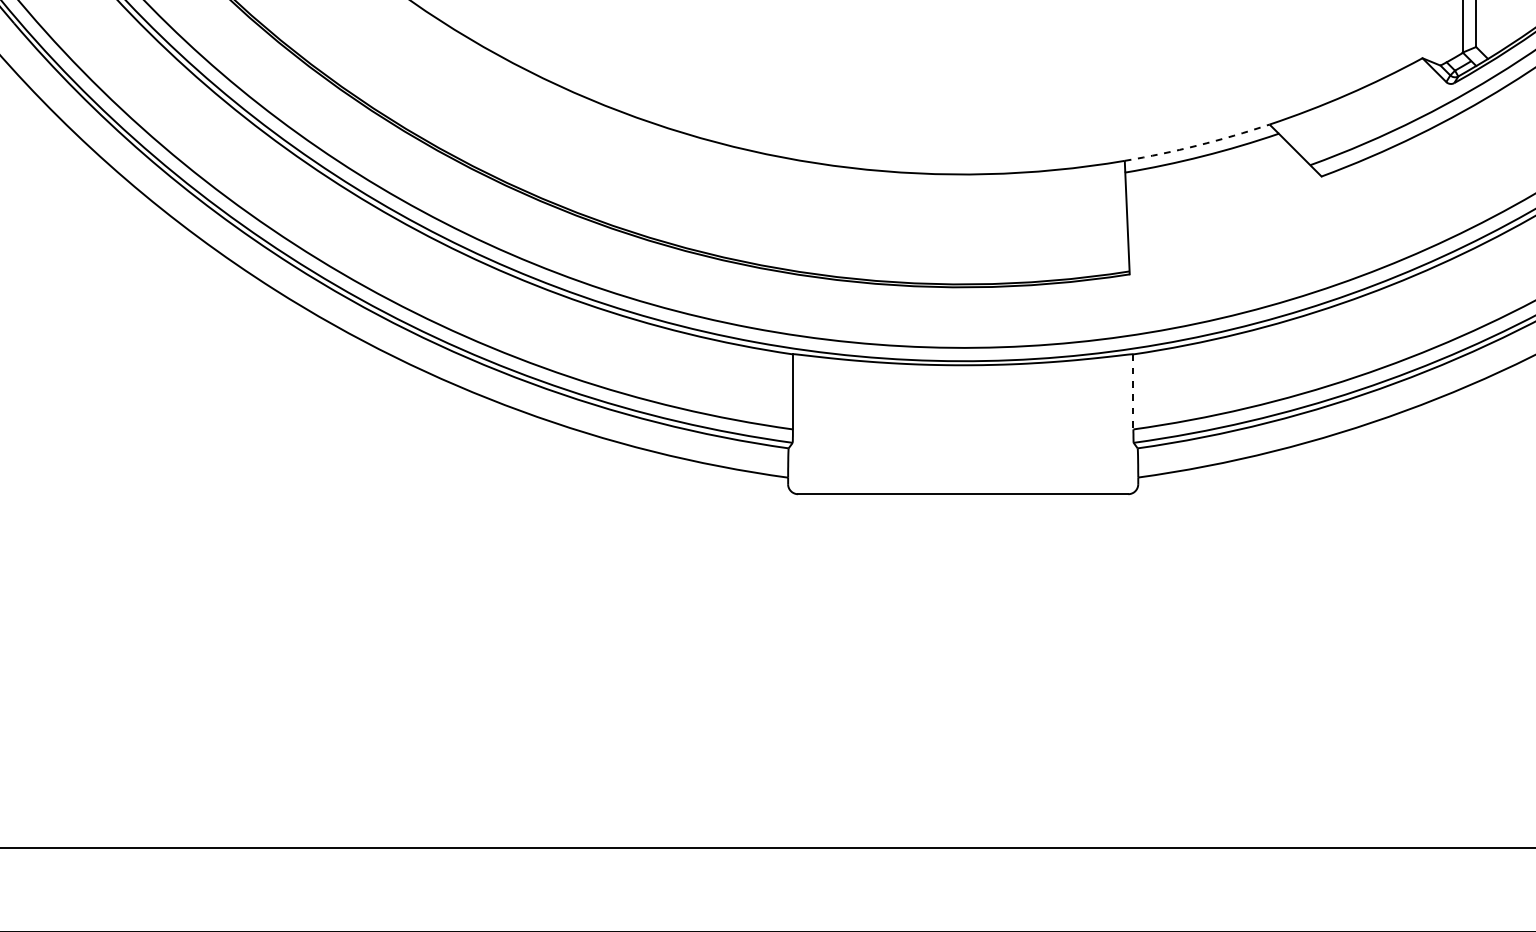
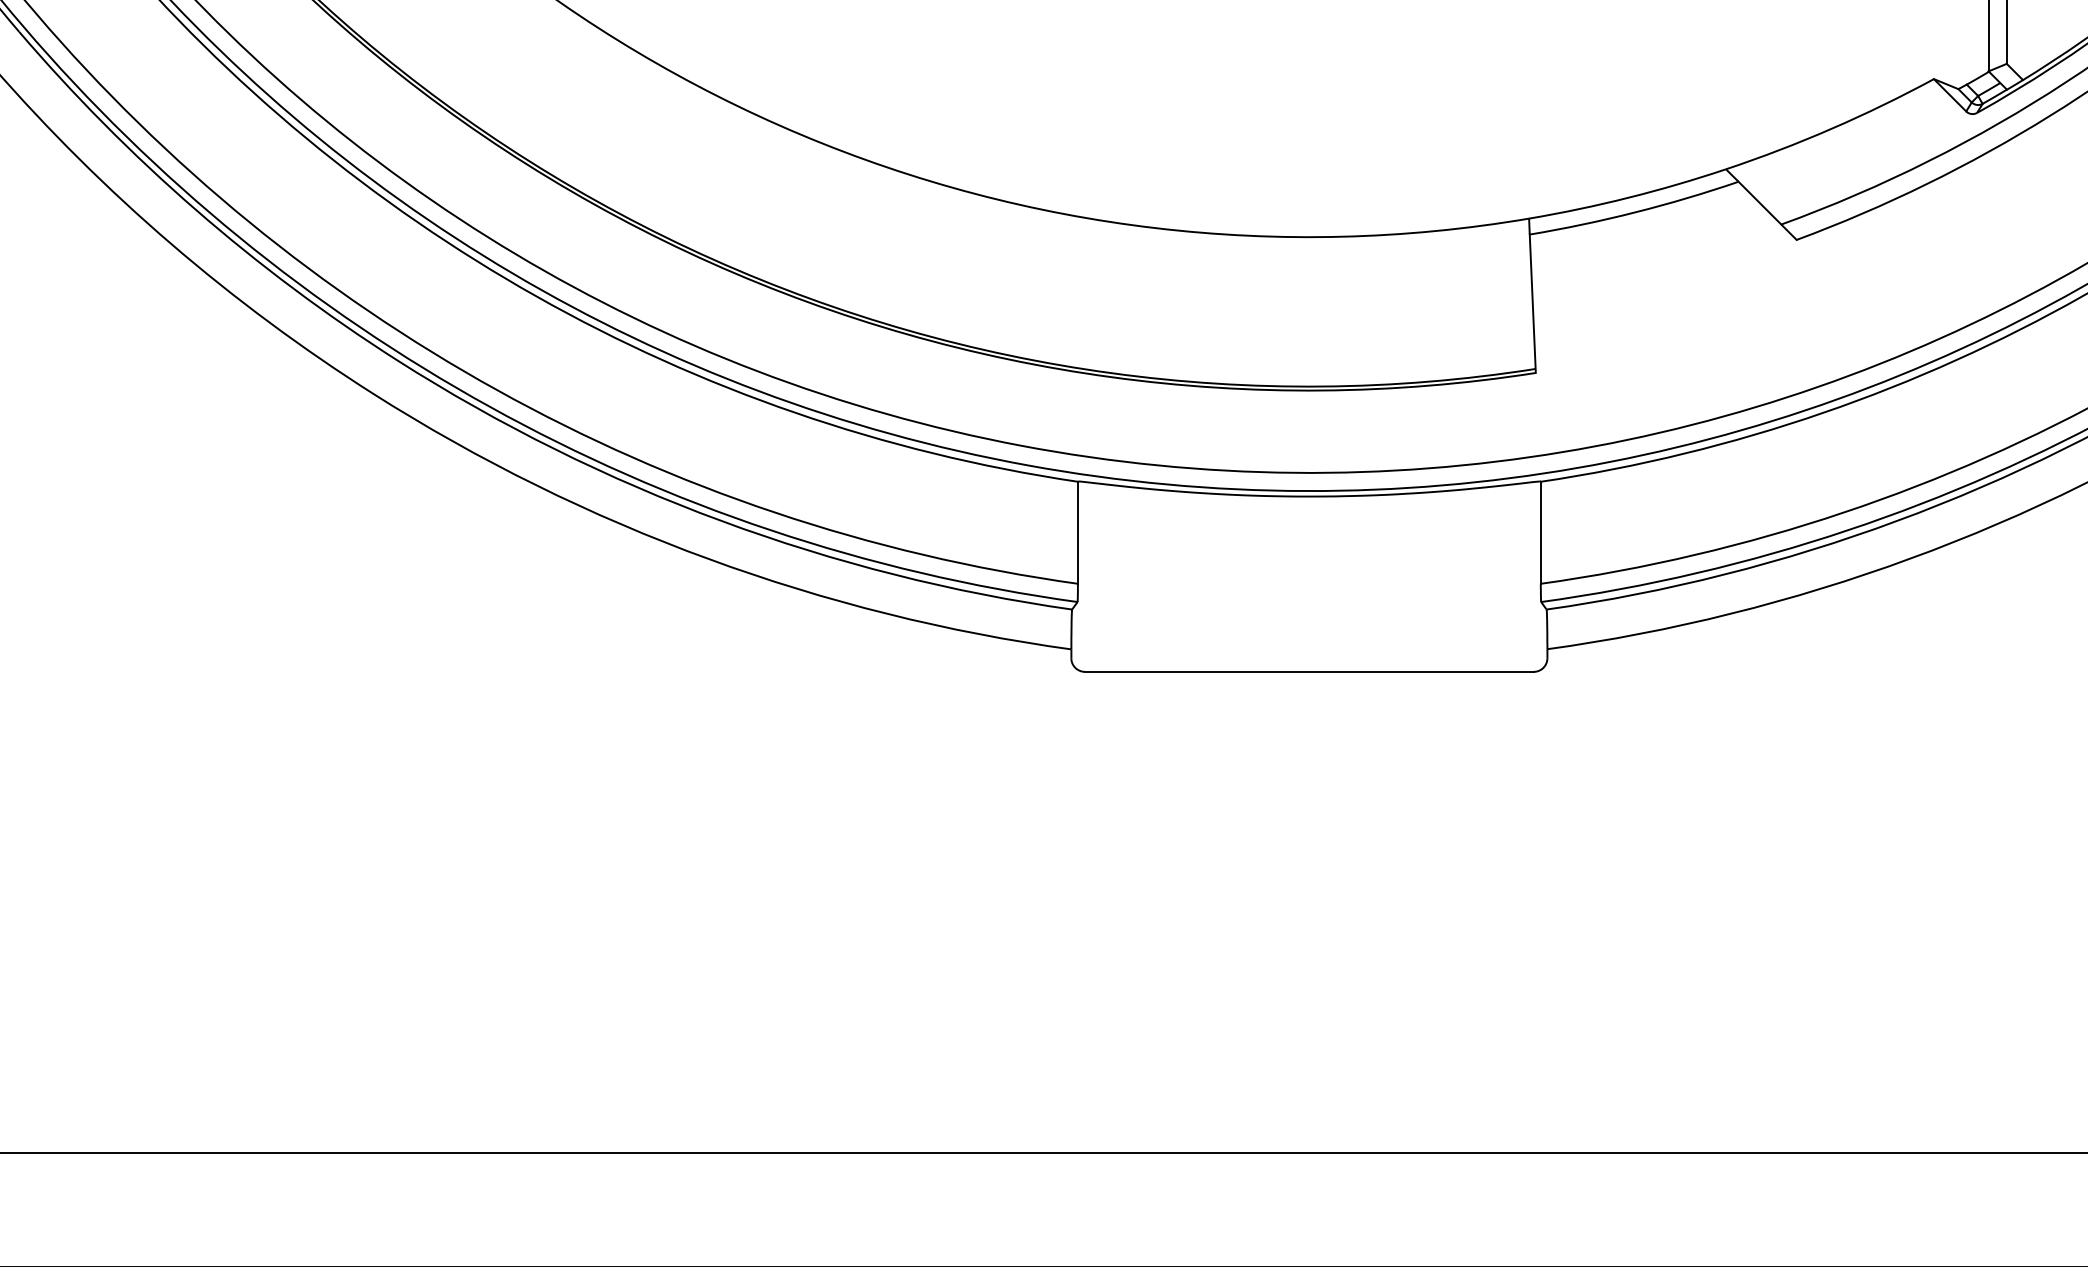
arc: (1197, 145) -> (1628, 197), dashed -> solid
line: (1133, 392) -> (1540, 533), dashed -> solid

